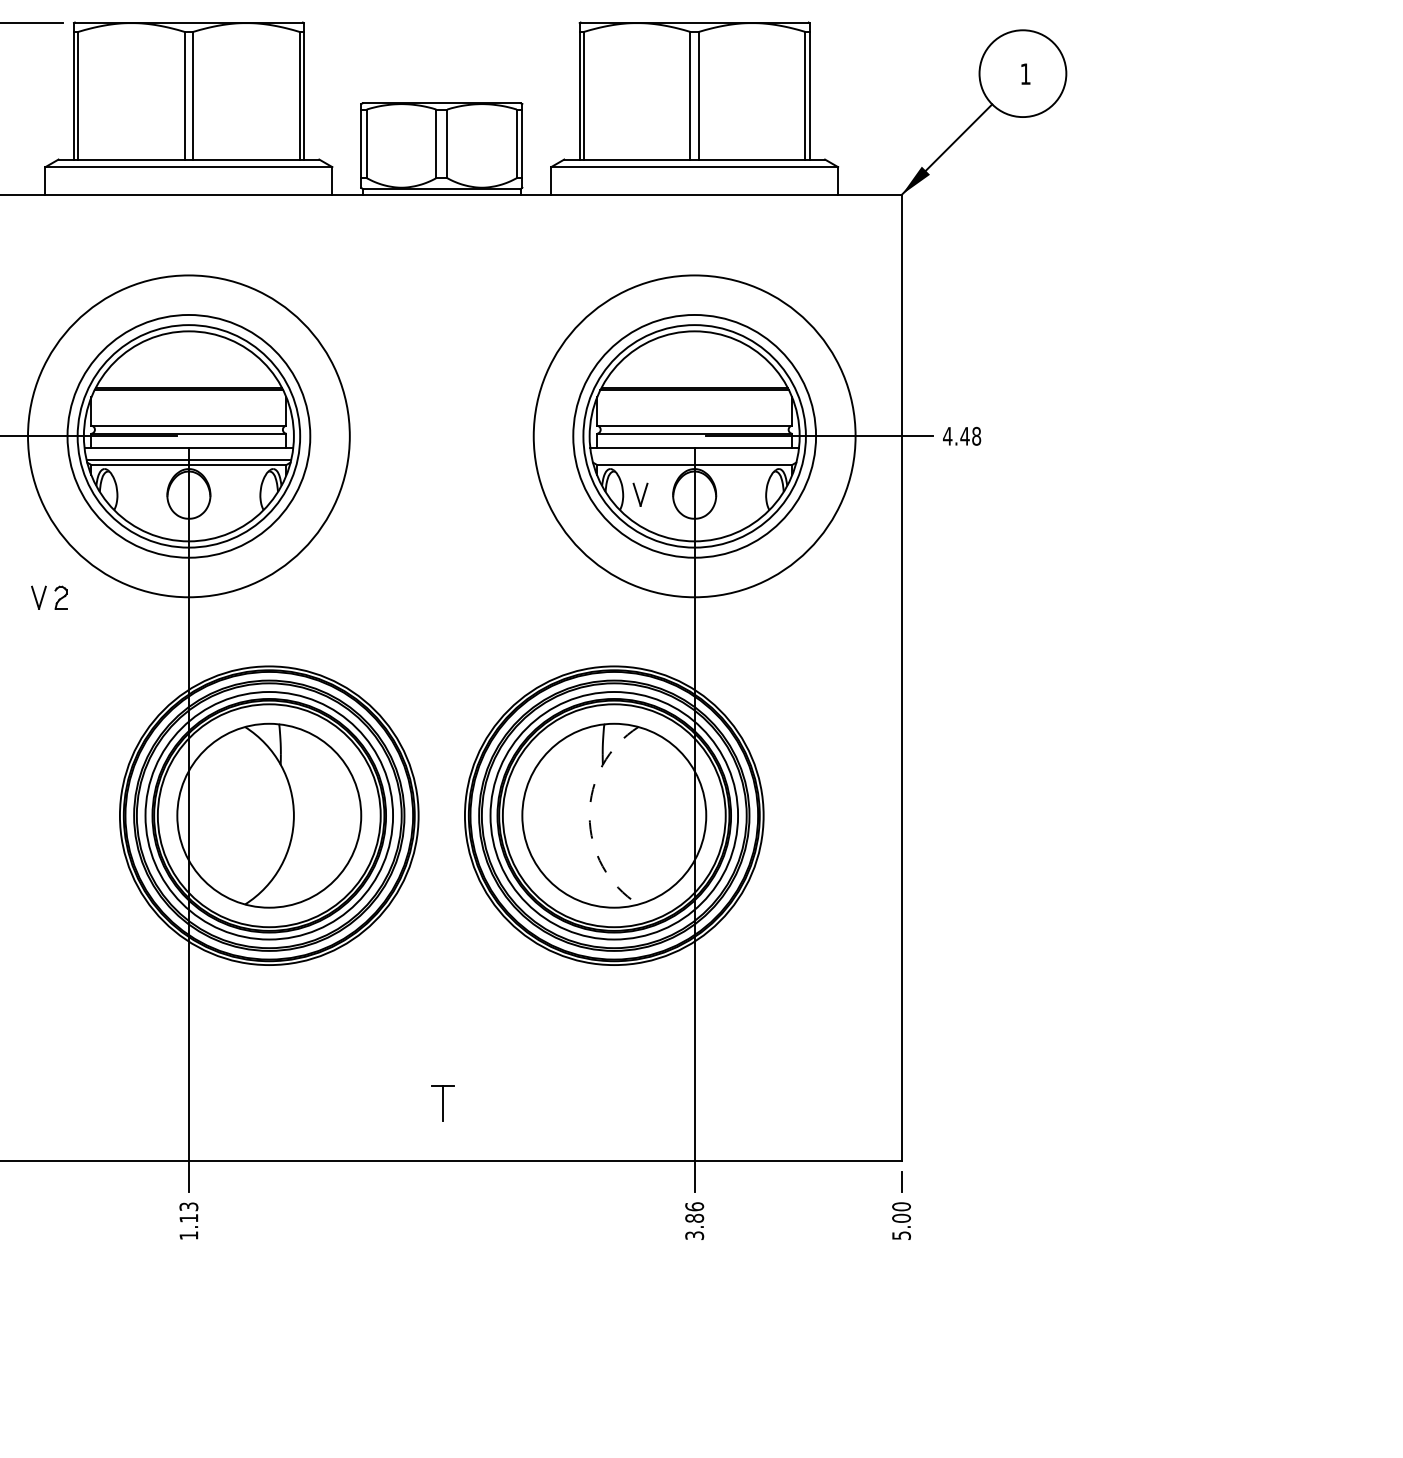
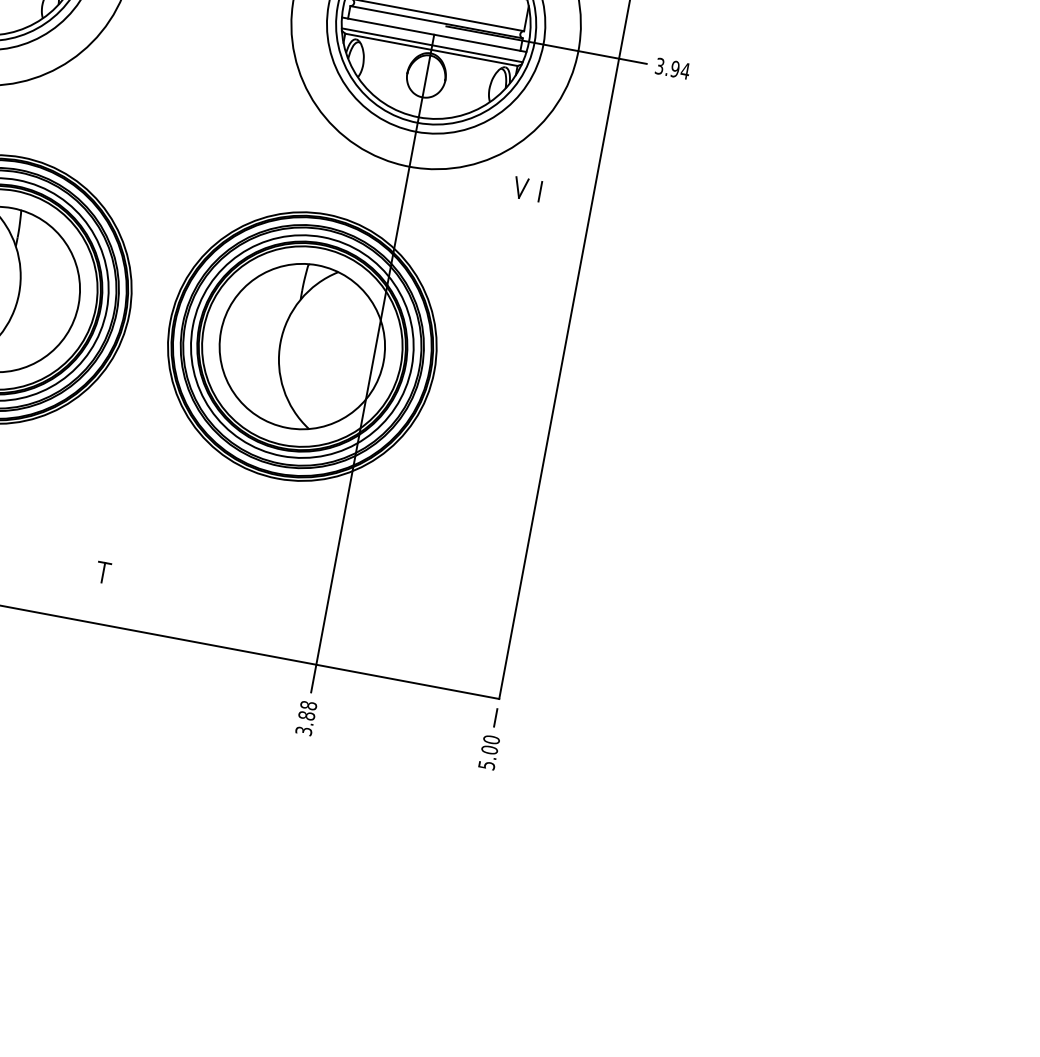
text: (962, 435) -> (673, 68), 4.48 -> 3.94
line: (694, 459) -> (432, 44), added
part: (640, 494) -> (520, 187), moved
line: (842, 597) -> (540, 191), added
arc: (589, 815) -> (280, 342), dashed -> solid
part: (442, 1103) -> (102, 572), size x0.62
text: (694, 1206) -> (308, 705), 3.86 -> 3.88

